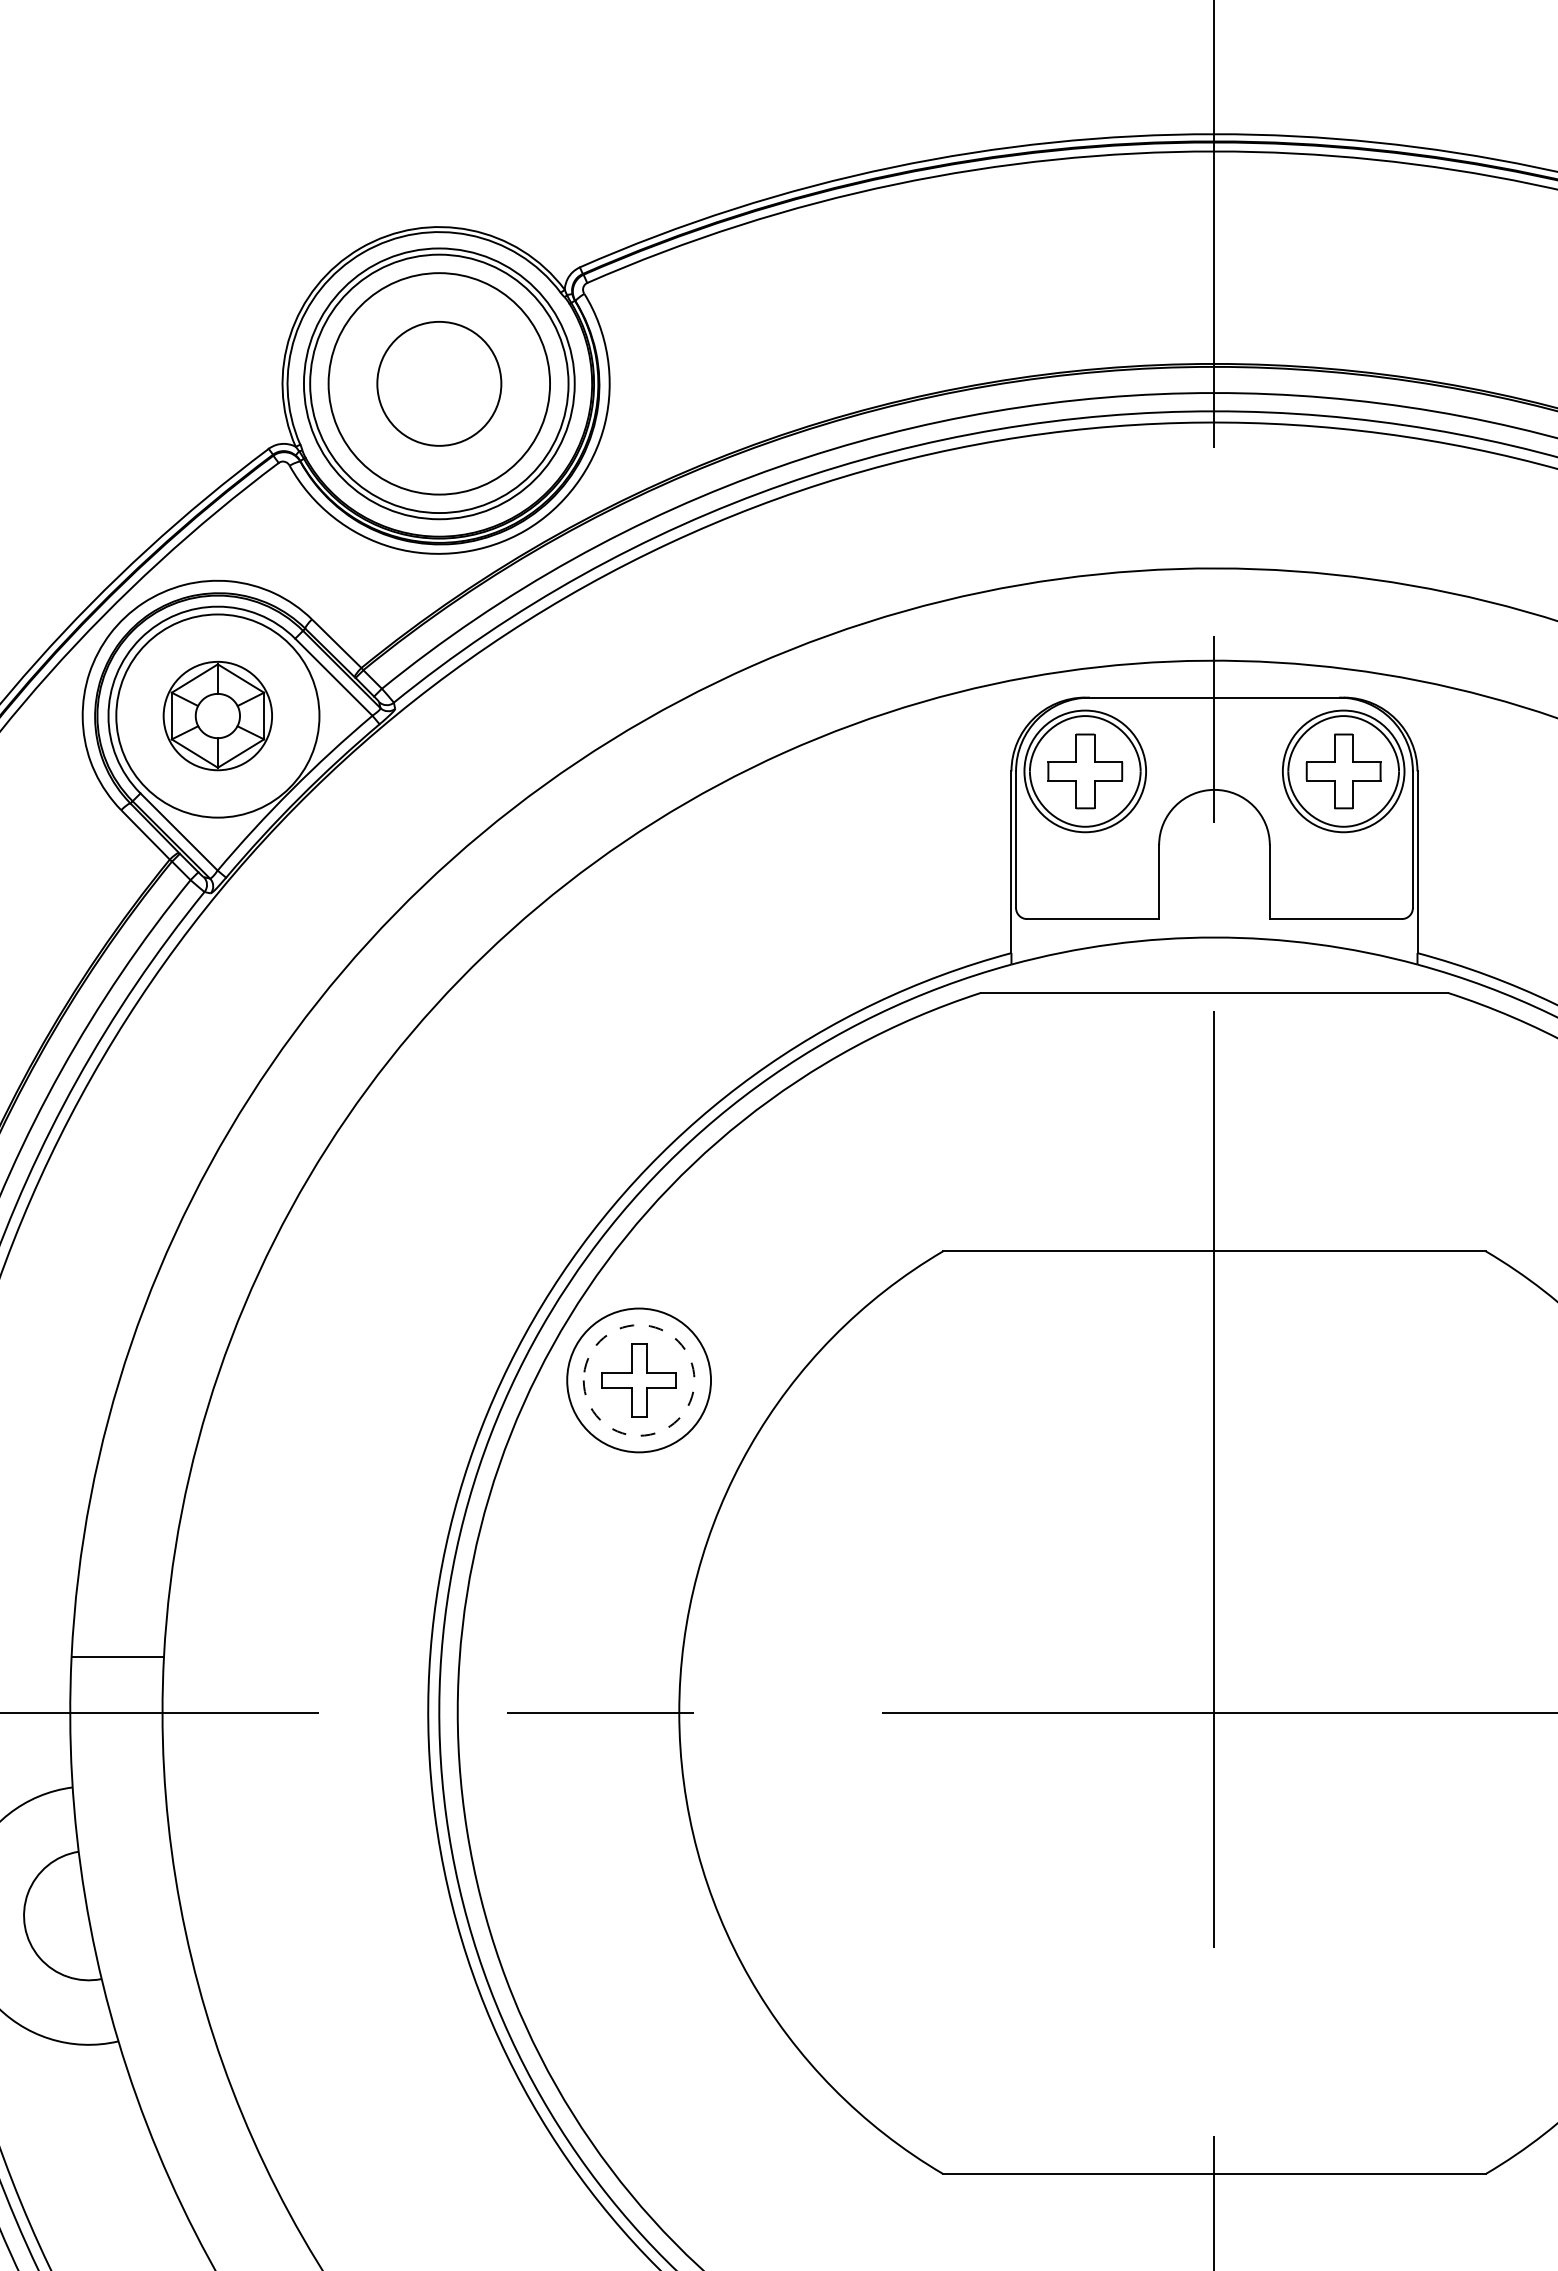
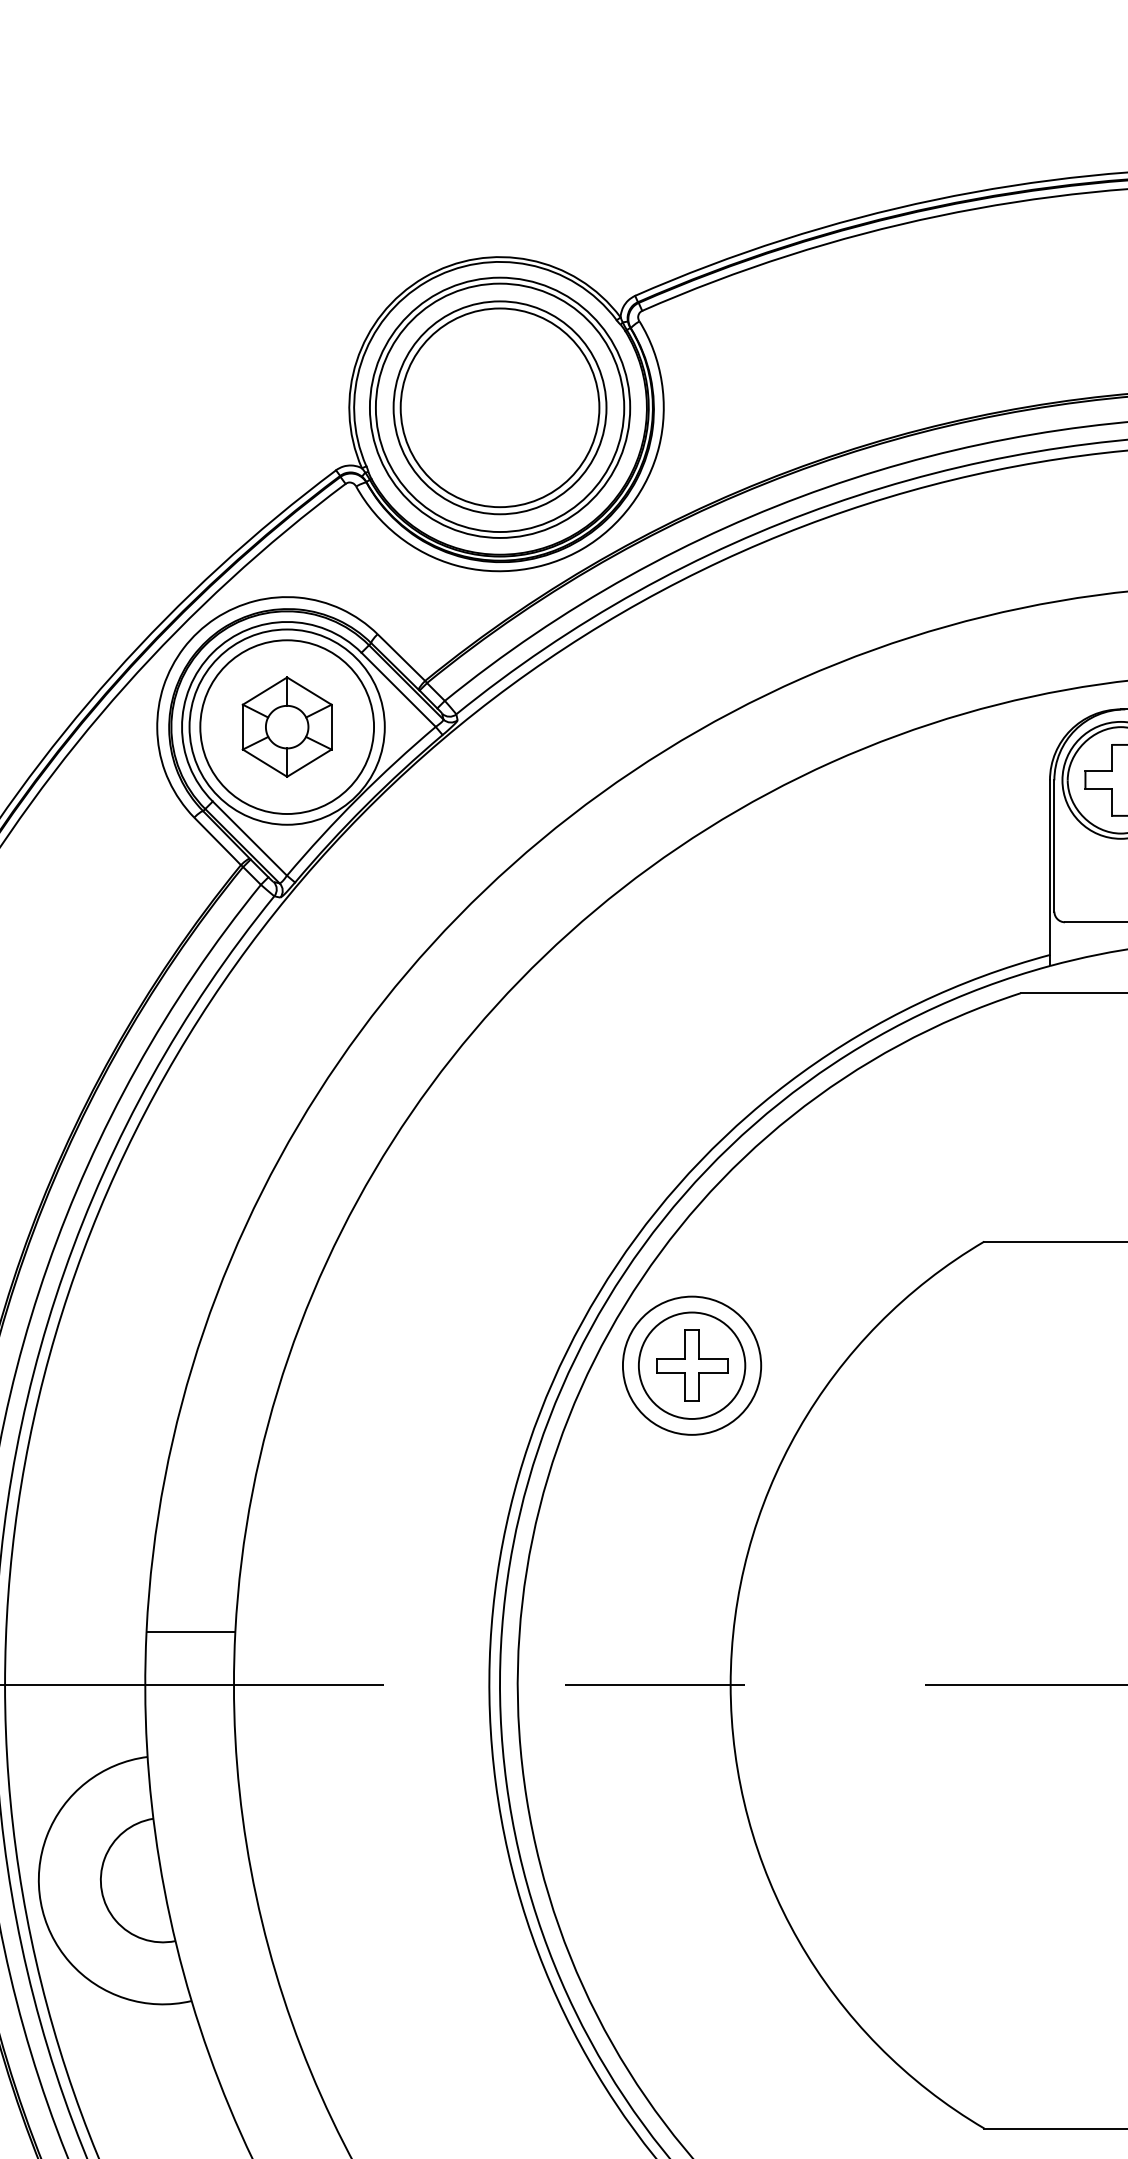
circle: (439, 383) -> (500, 407), size x1.67
circle: (217, 715) -> (286, 726), size x1.67
circle: (638, 1380) -> (691, 1365), dashed -> solid

